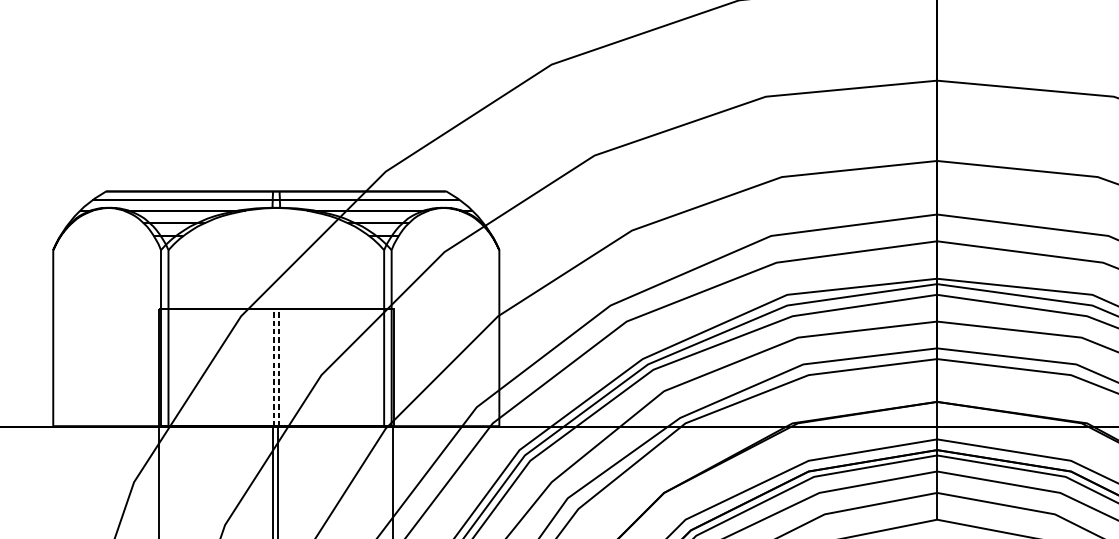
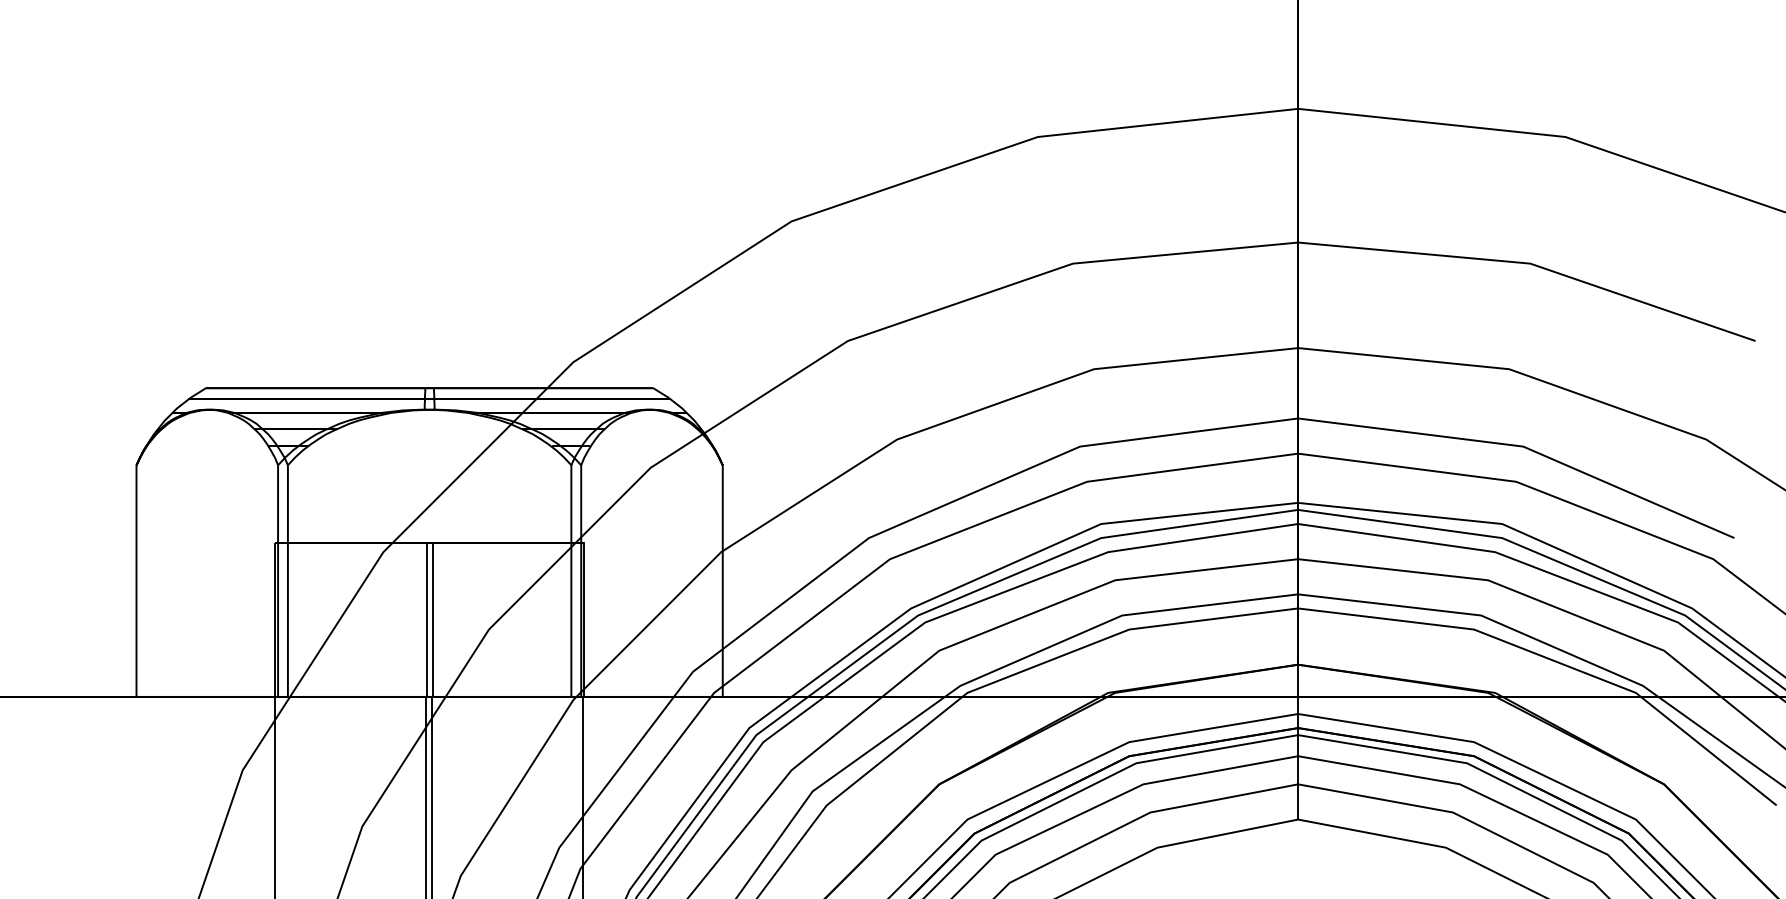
line: (273, 367) -> (426, 619), dashed -> solid
line: (278, 367) -> (432, 619), dashed -> solid

